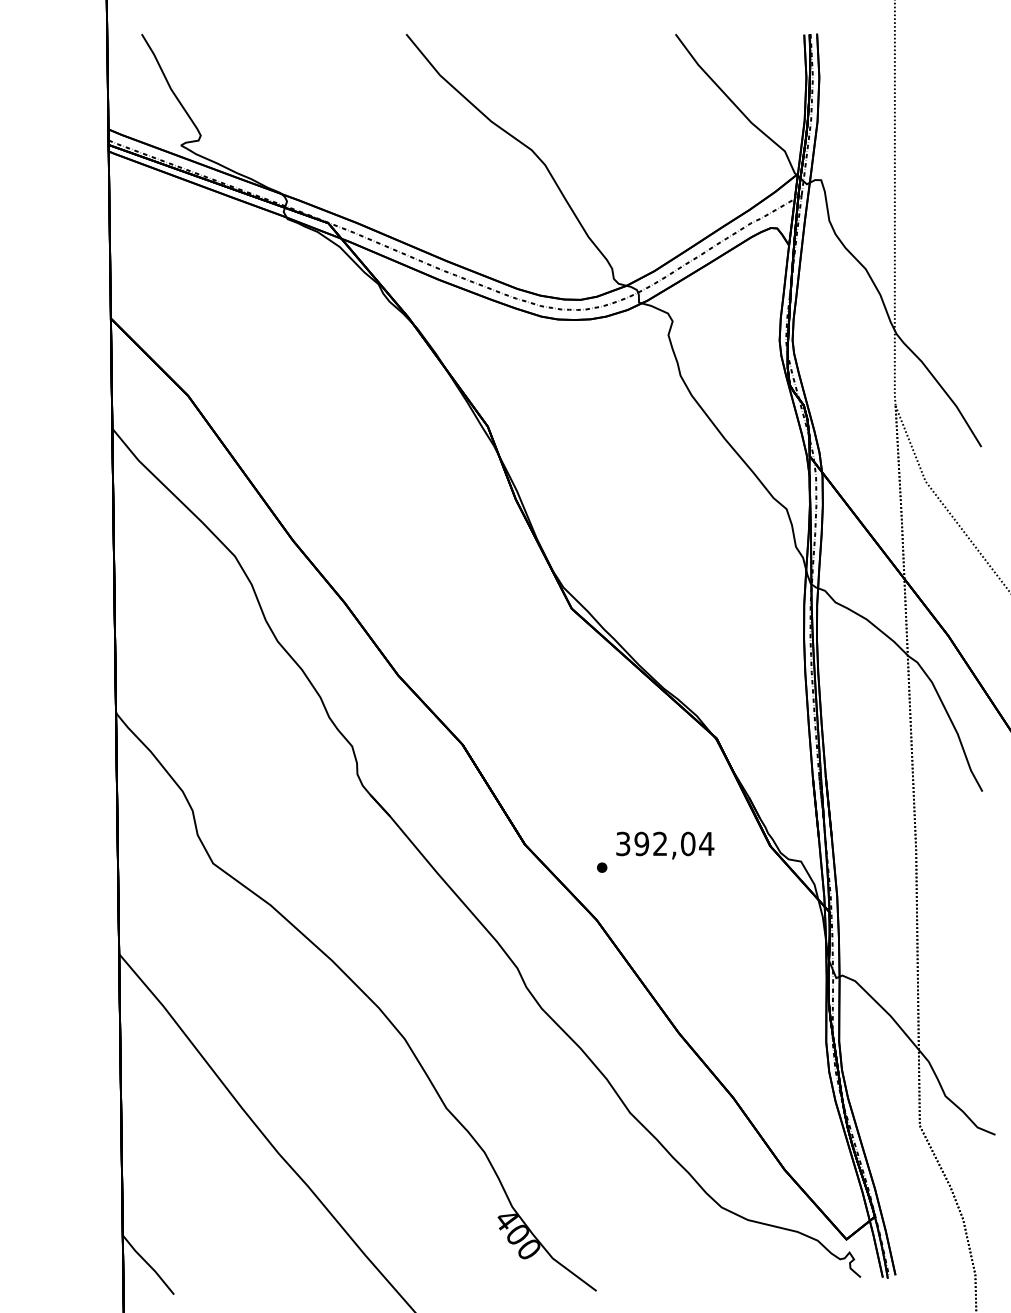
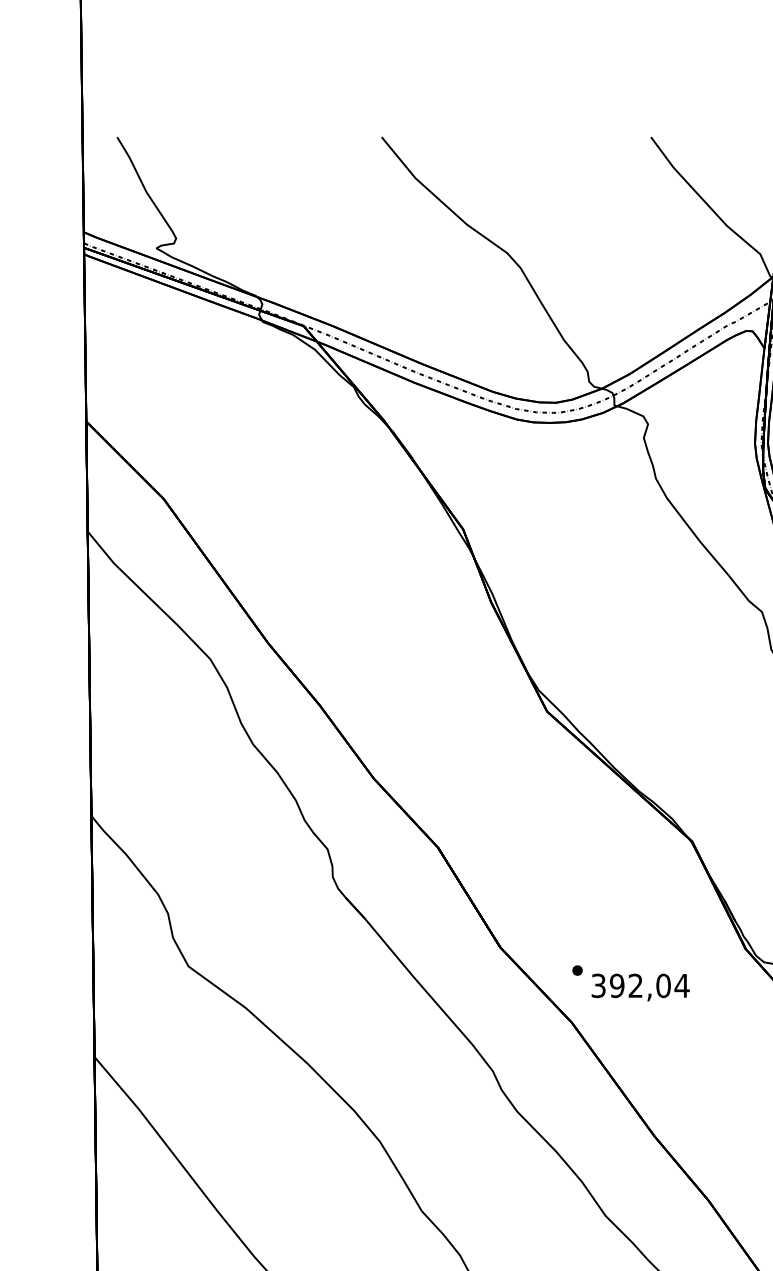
text: (665, 845) -> (640, 987), moved

